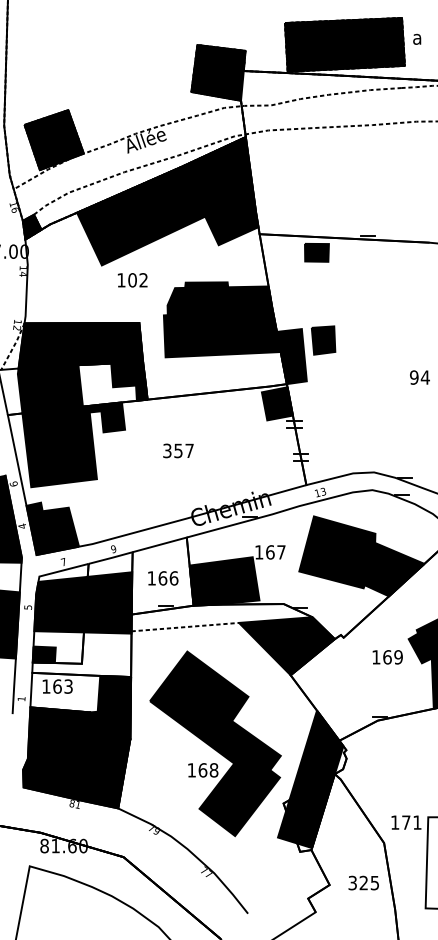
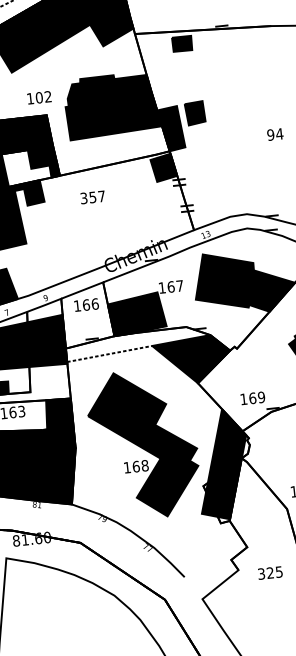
text: (132, 280) -> (39, 97), moved
text: (178, 450) -> (92, 197), moved
text: (163, 578) -> (86, 305), moved
text: (387, 657) -> (252, 398), moved
text: (363, 882) -> (270, 572), moved

